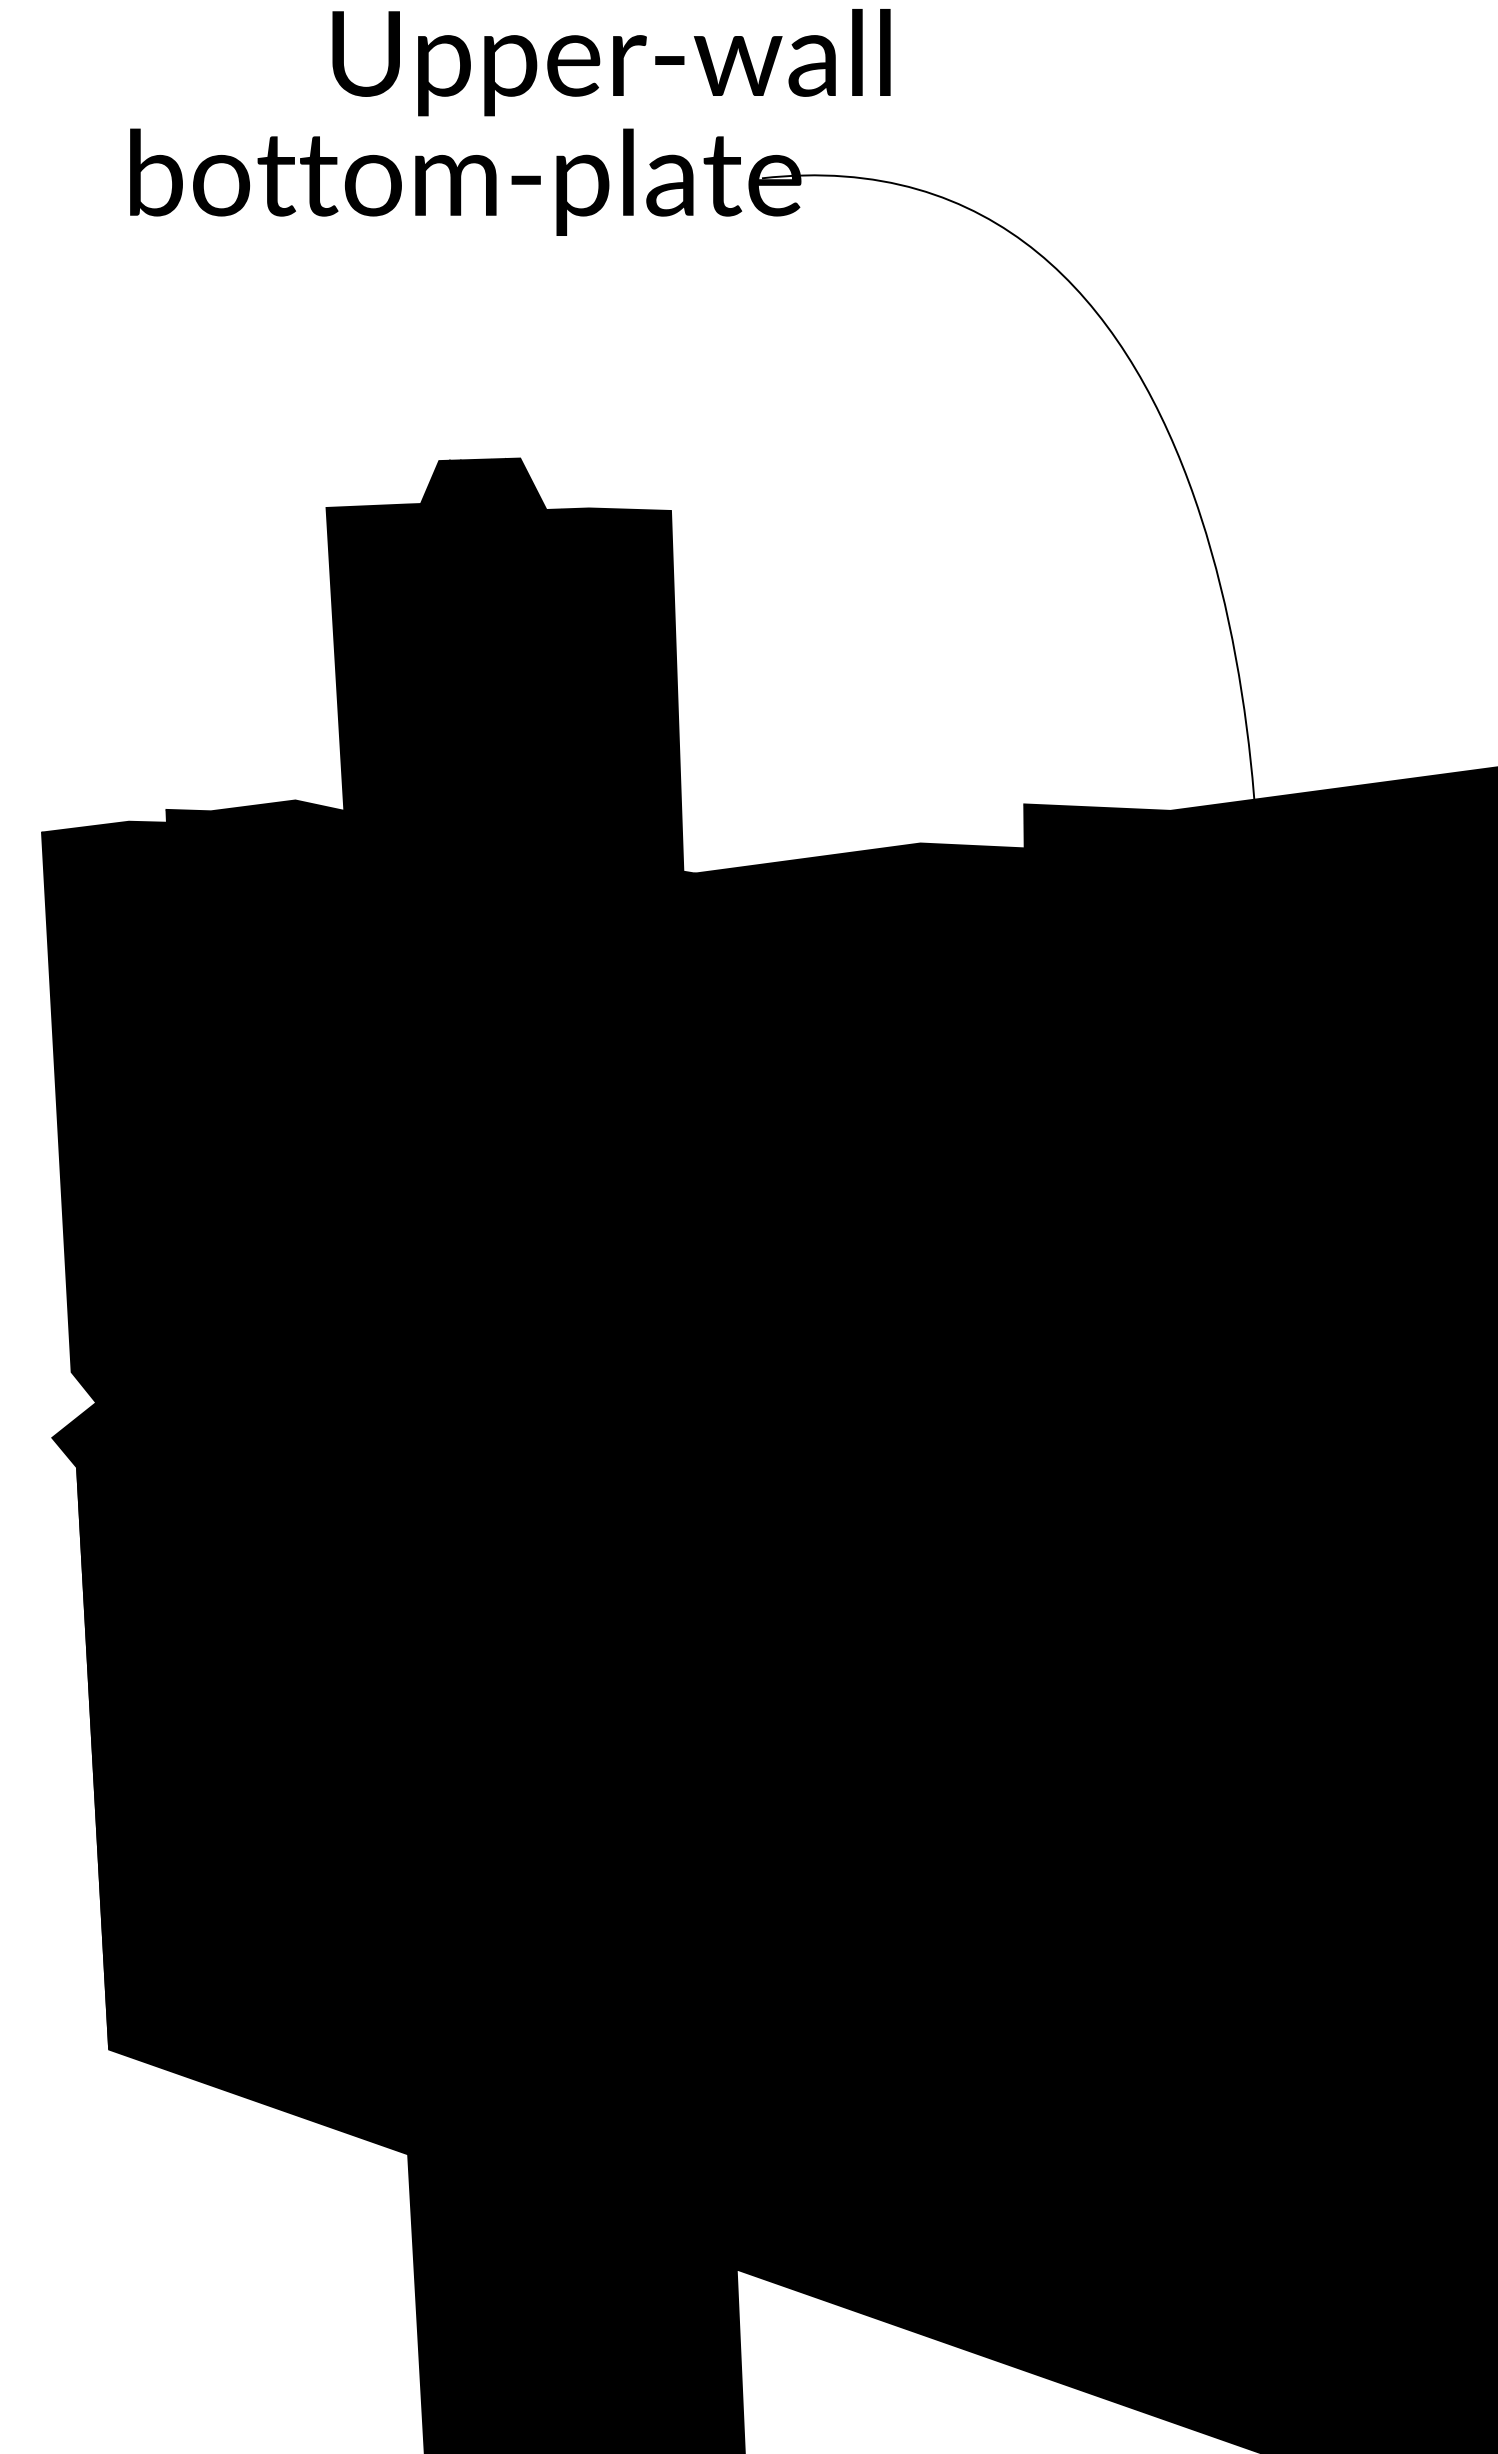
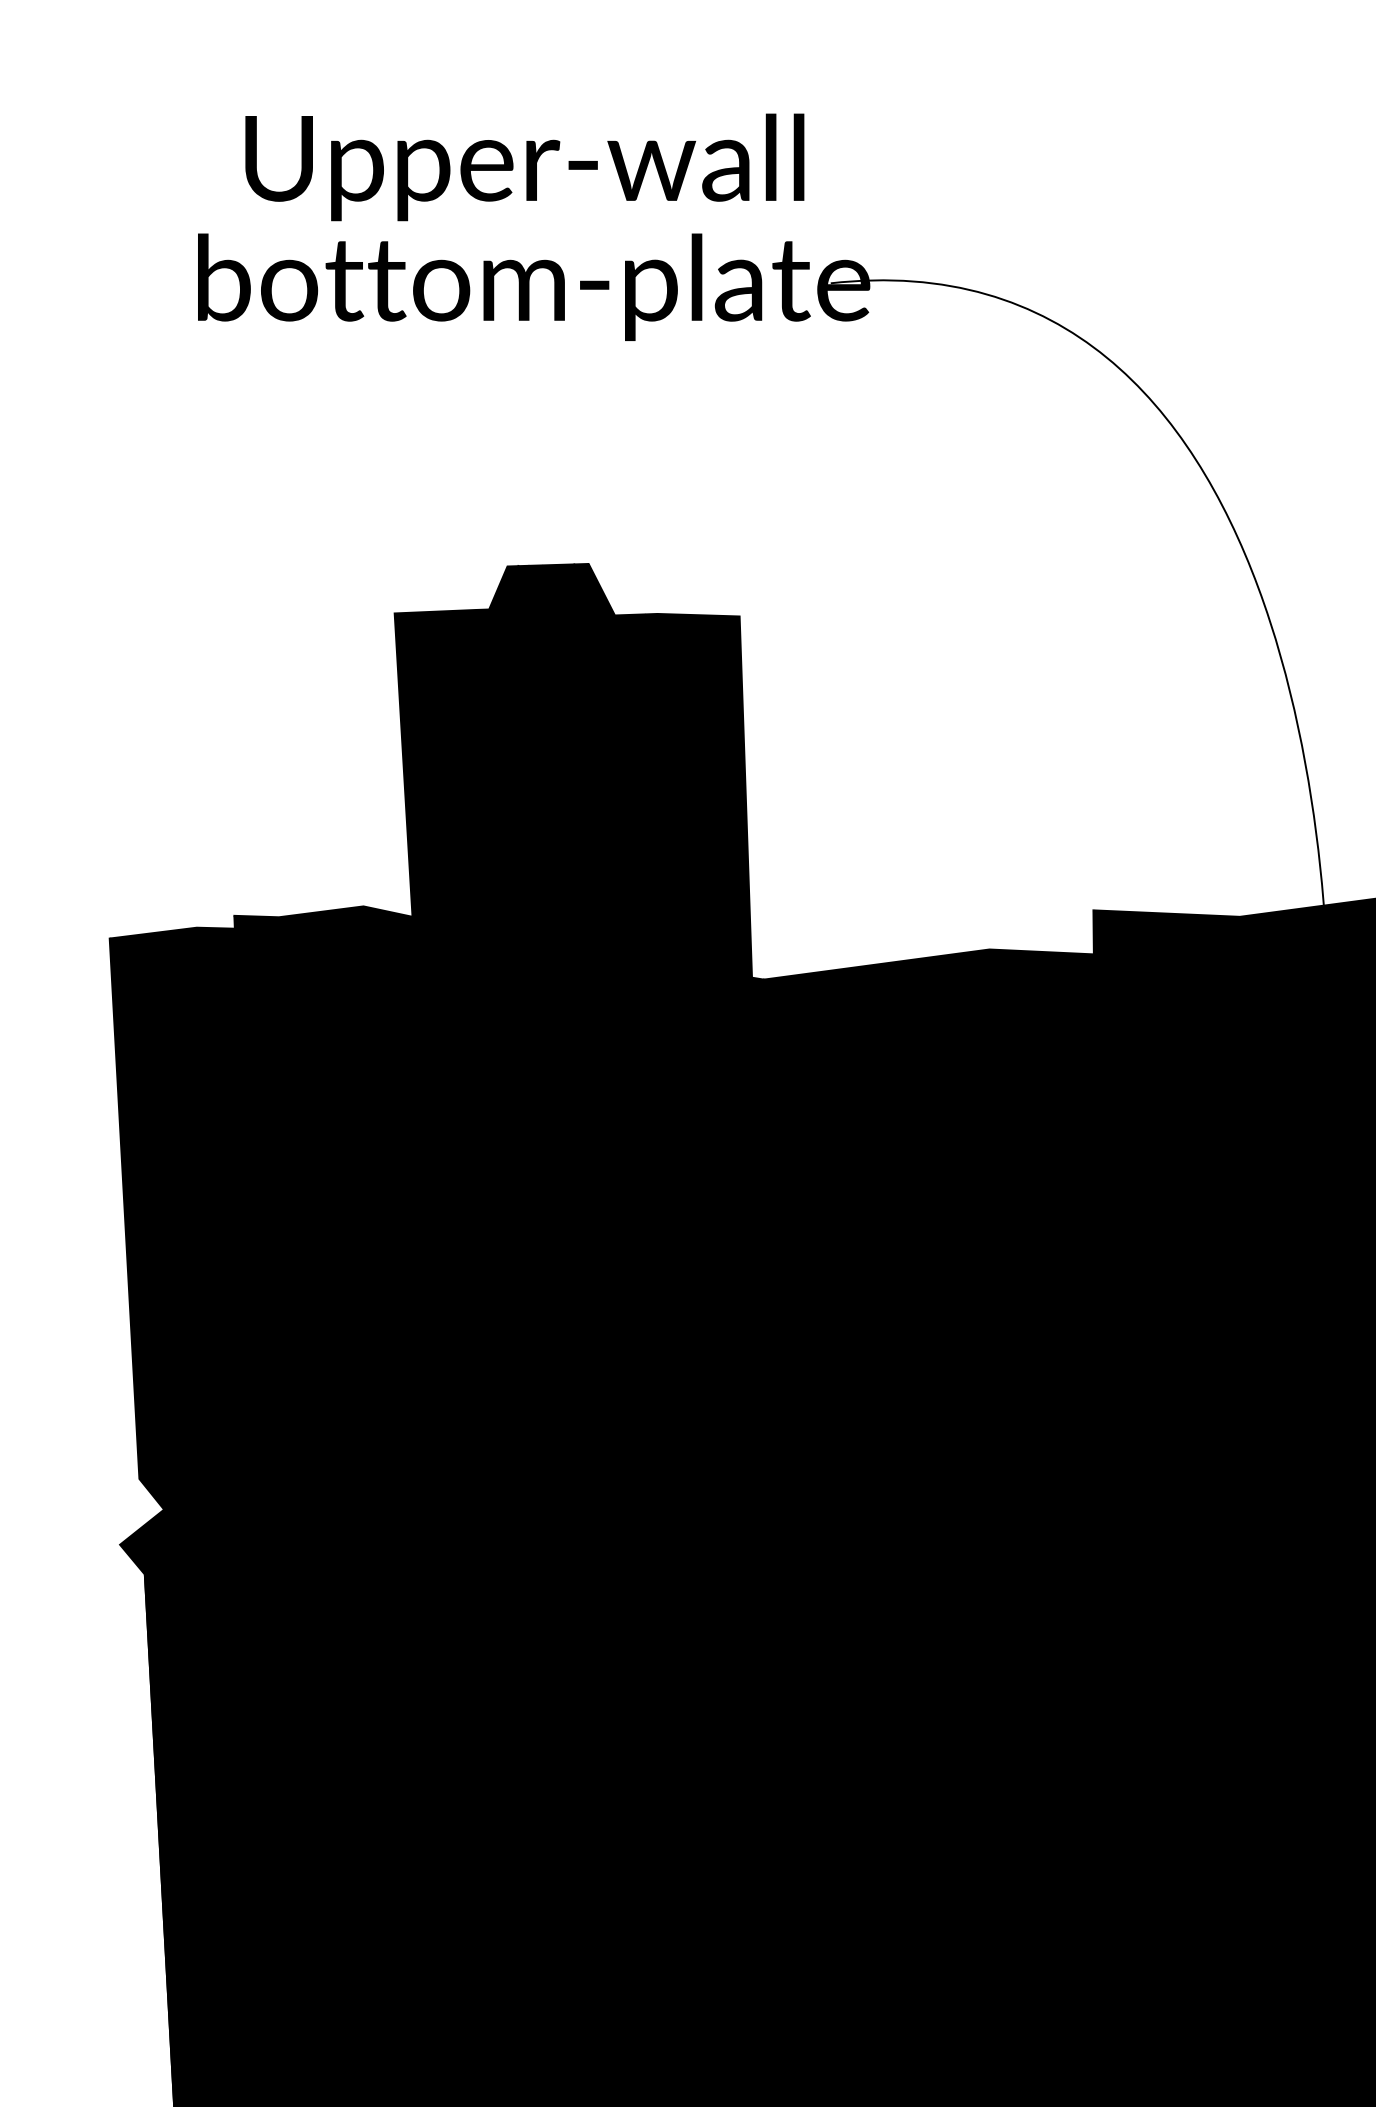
text: (611, 62) -> (524, 167), moved

